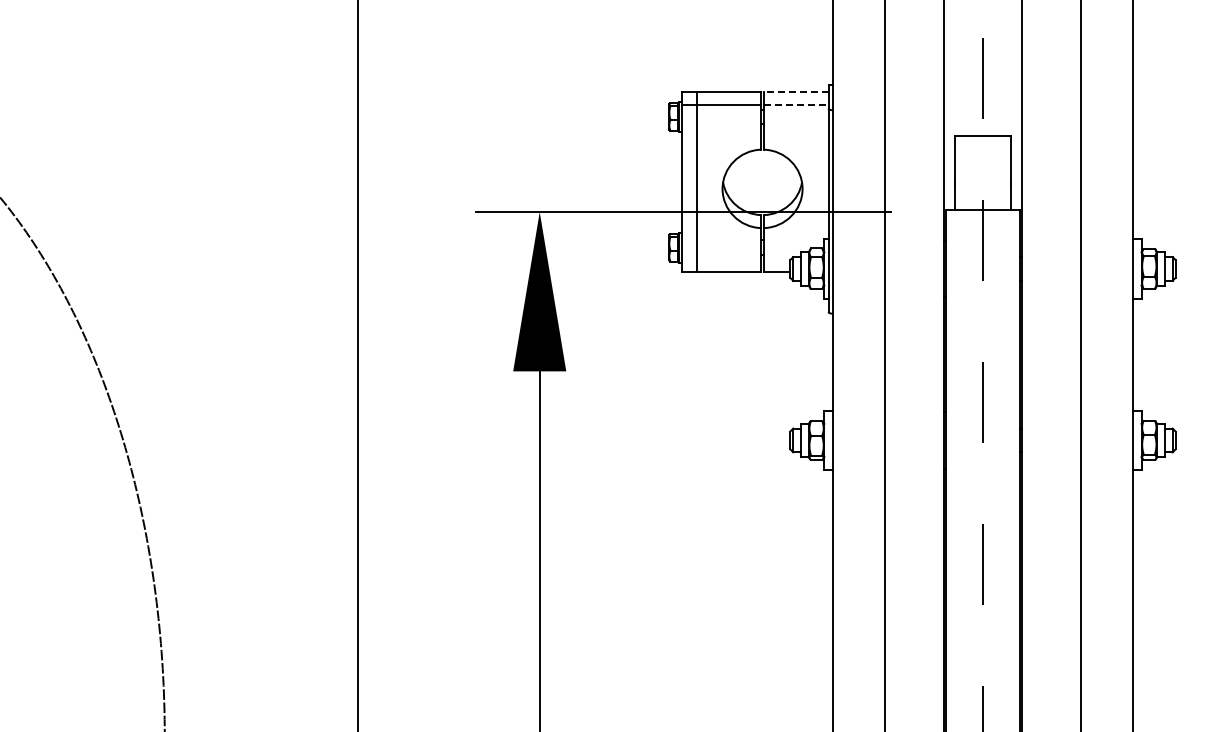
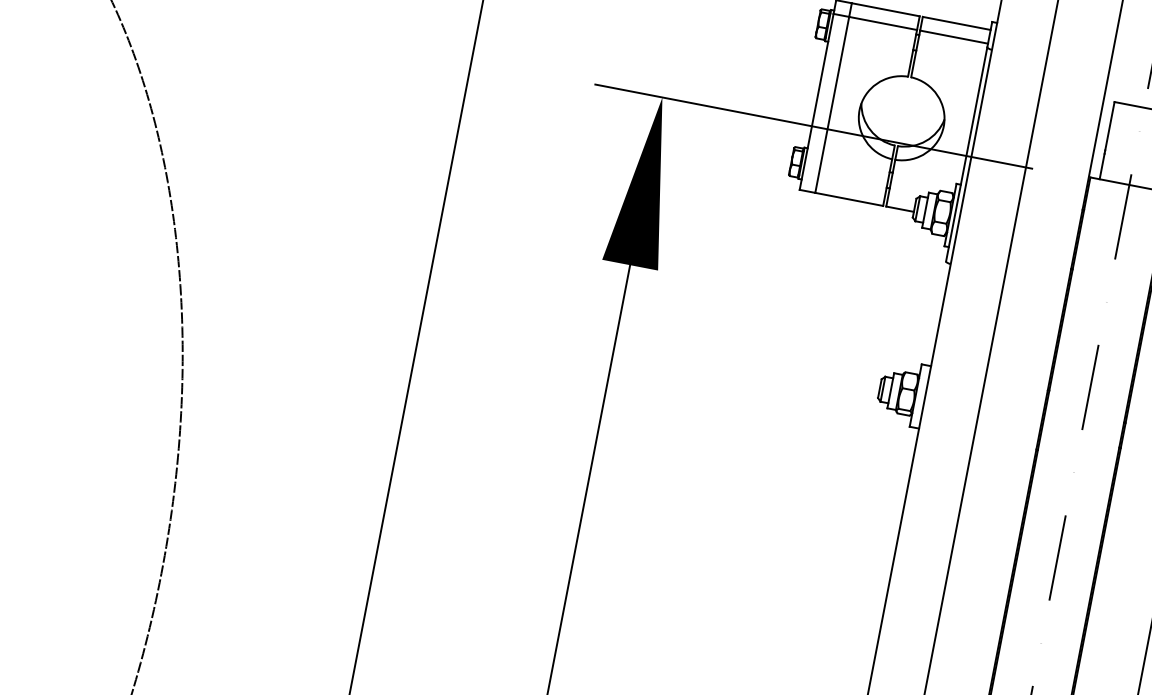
line: (795, 92) -> (955, 23), dashed -> solid
line: (796, 105) -> (954, 37), dashed -> solid

